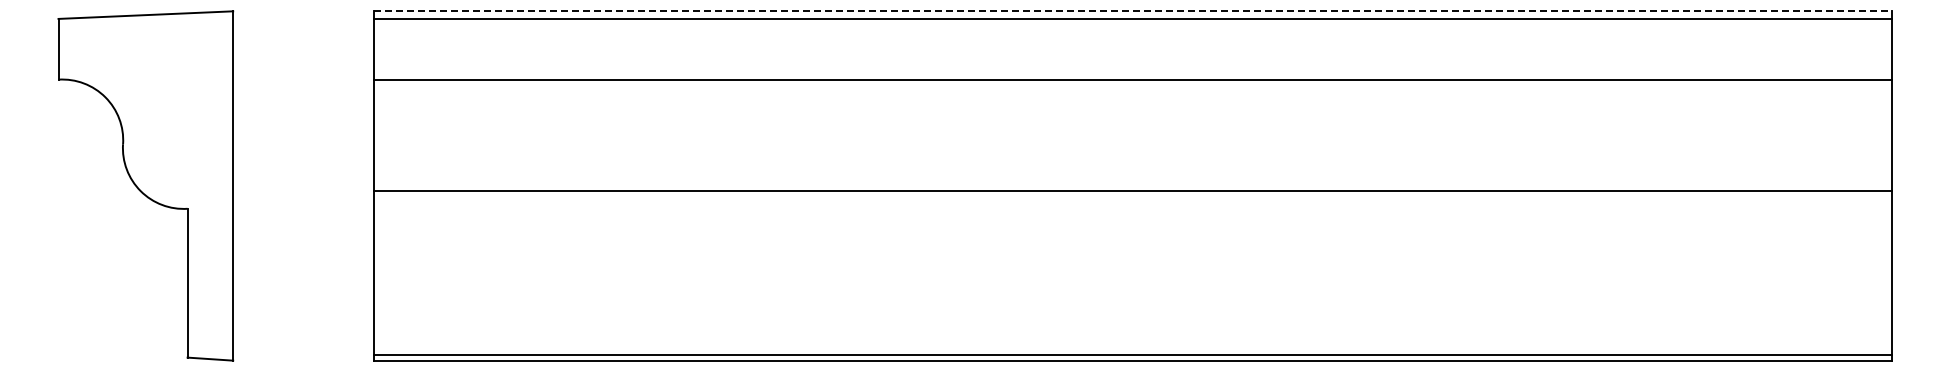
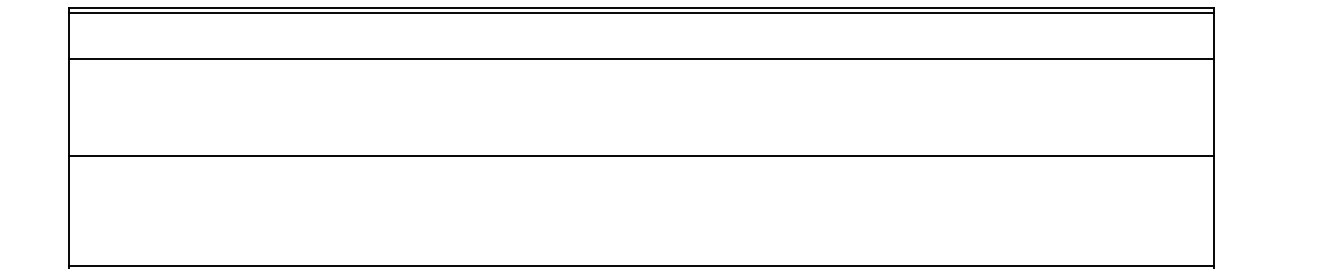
line: (1133, 11) -> (642, 7), dashed -> solid
line: (1132, 190) -> (641, 156), moved

